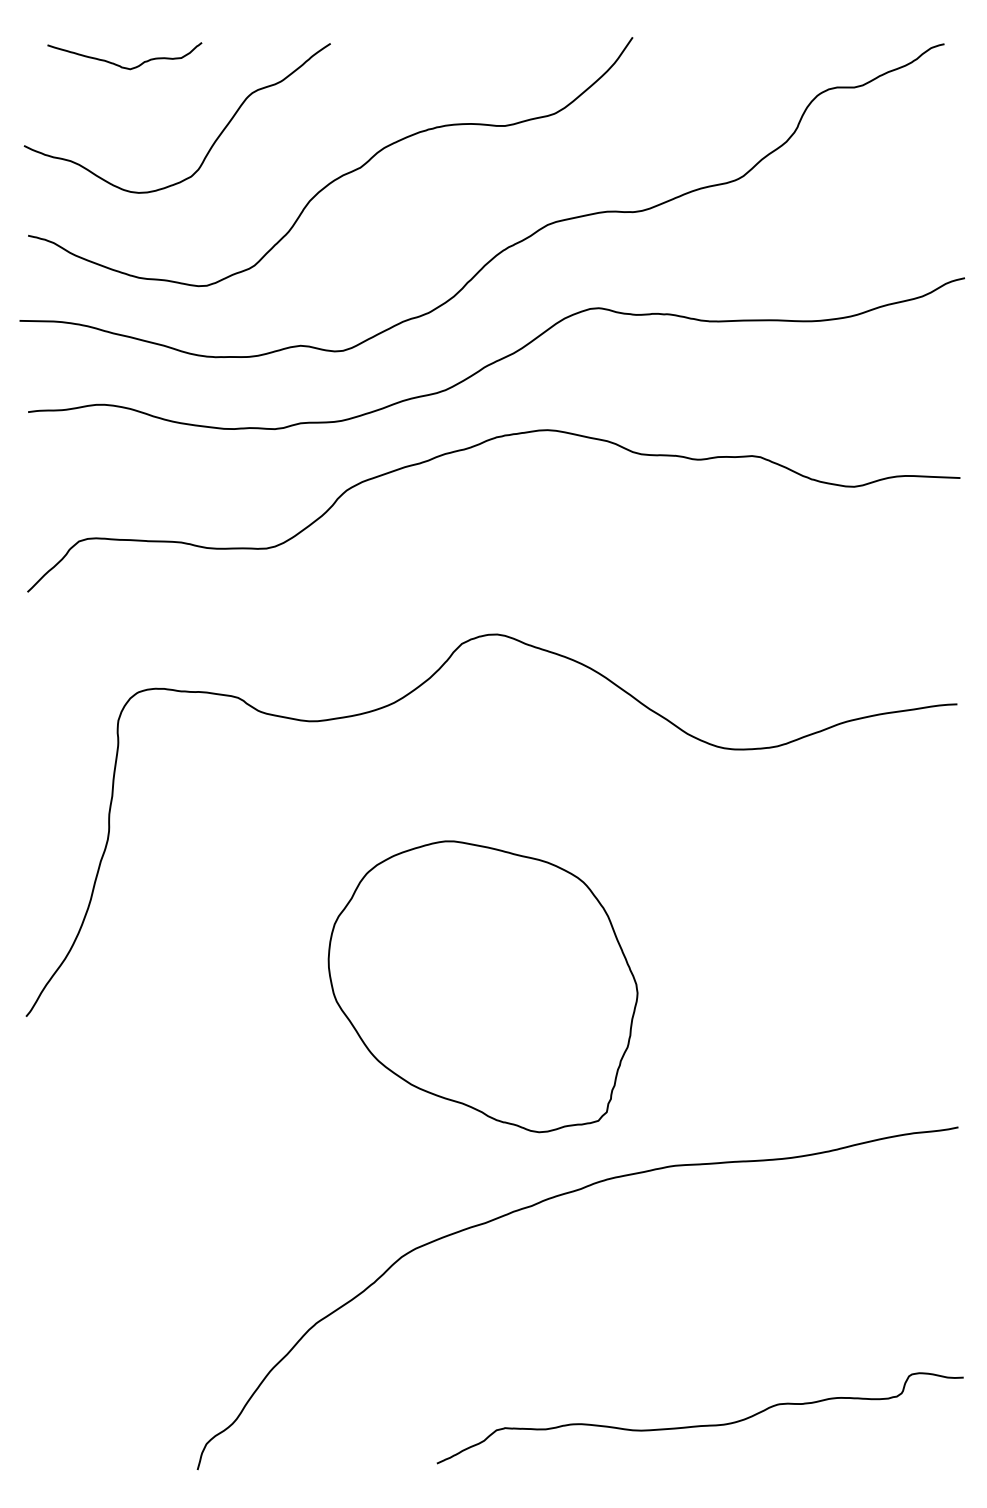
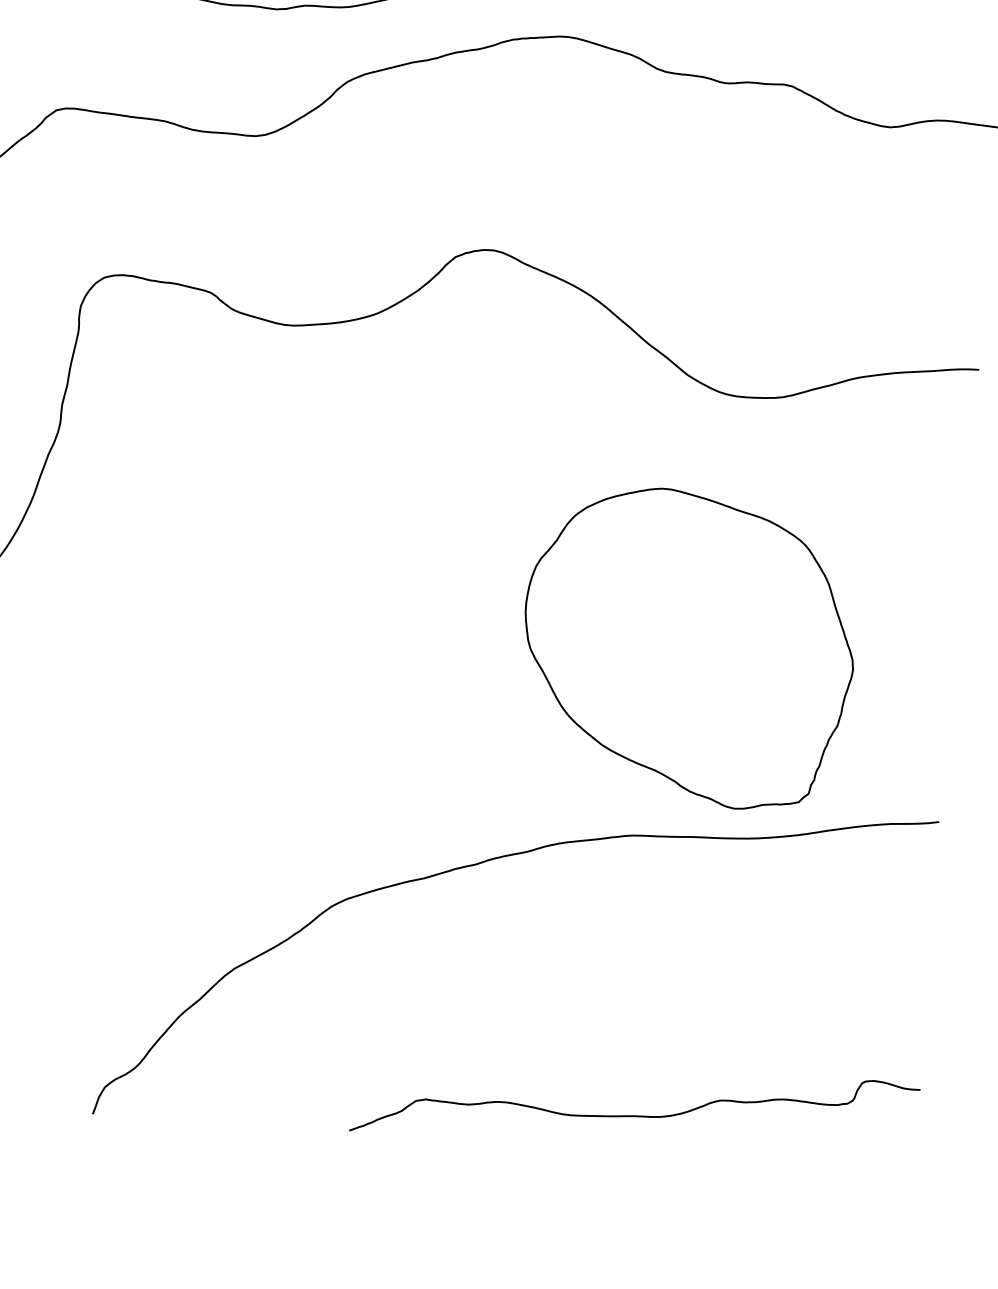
part: (482, 986) -> (687, 647), moved

